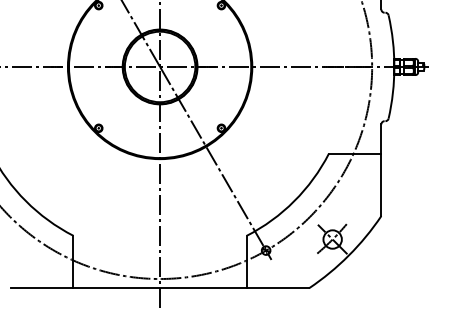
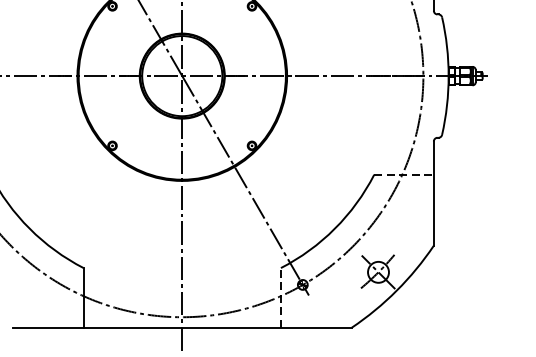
line: (355, 153) -> (404, 174), solid -> dashed
line: (246, 261) -> (280, 297), solid -> dashed

